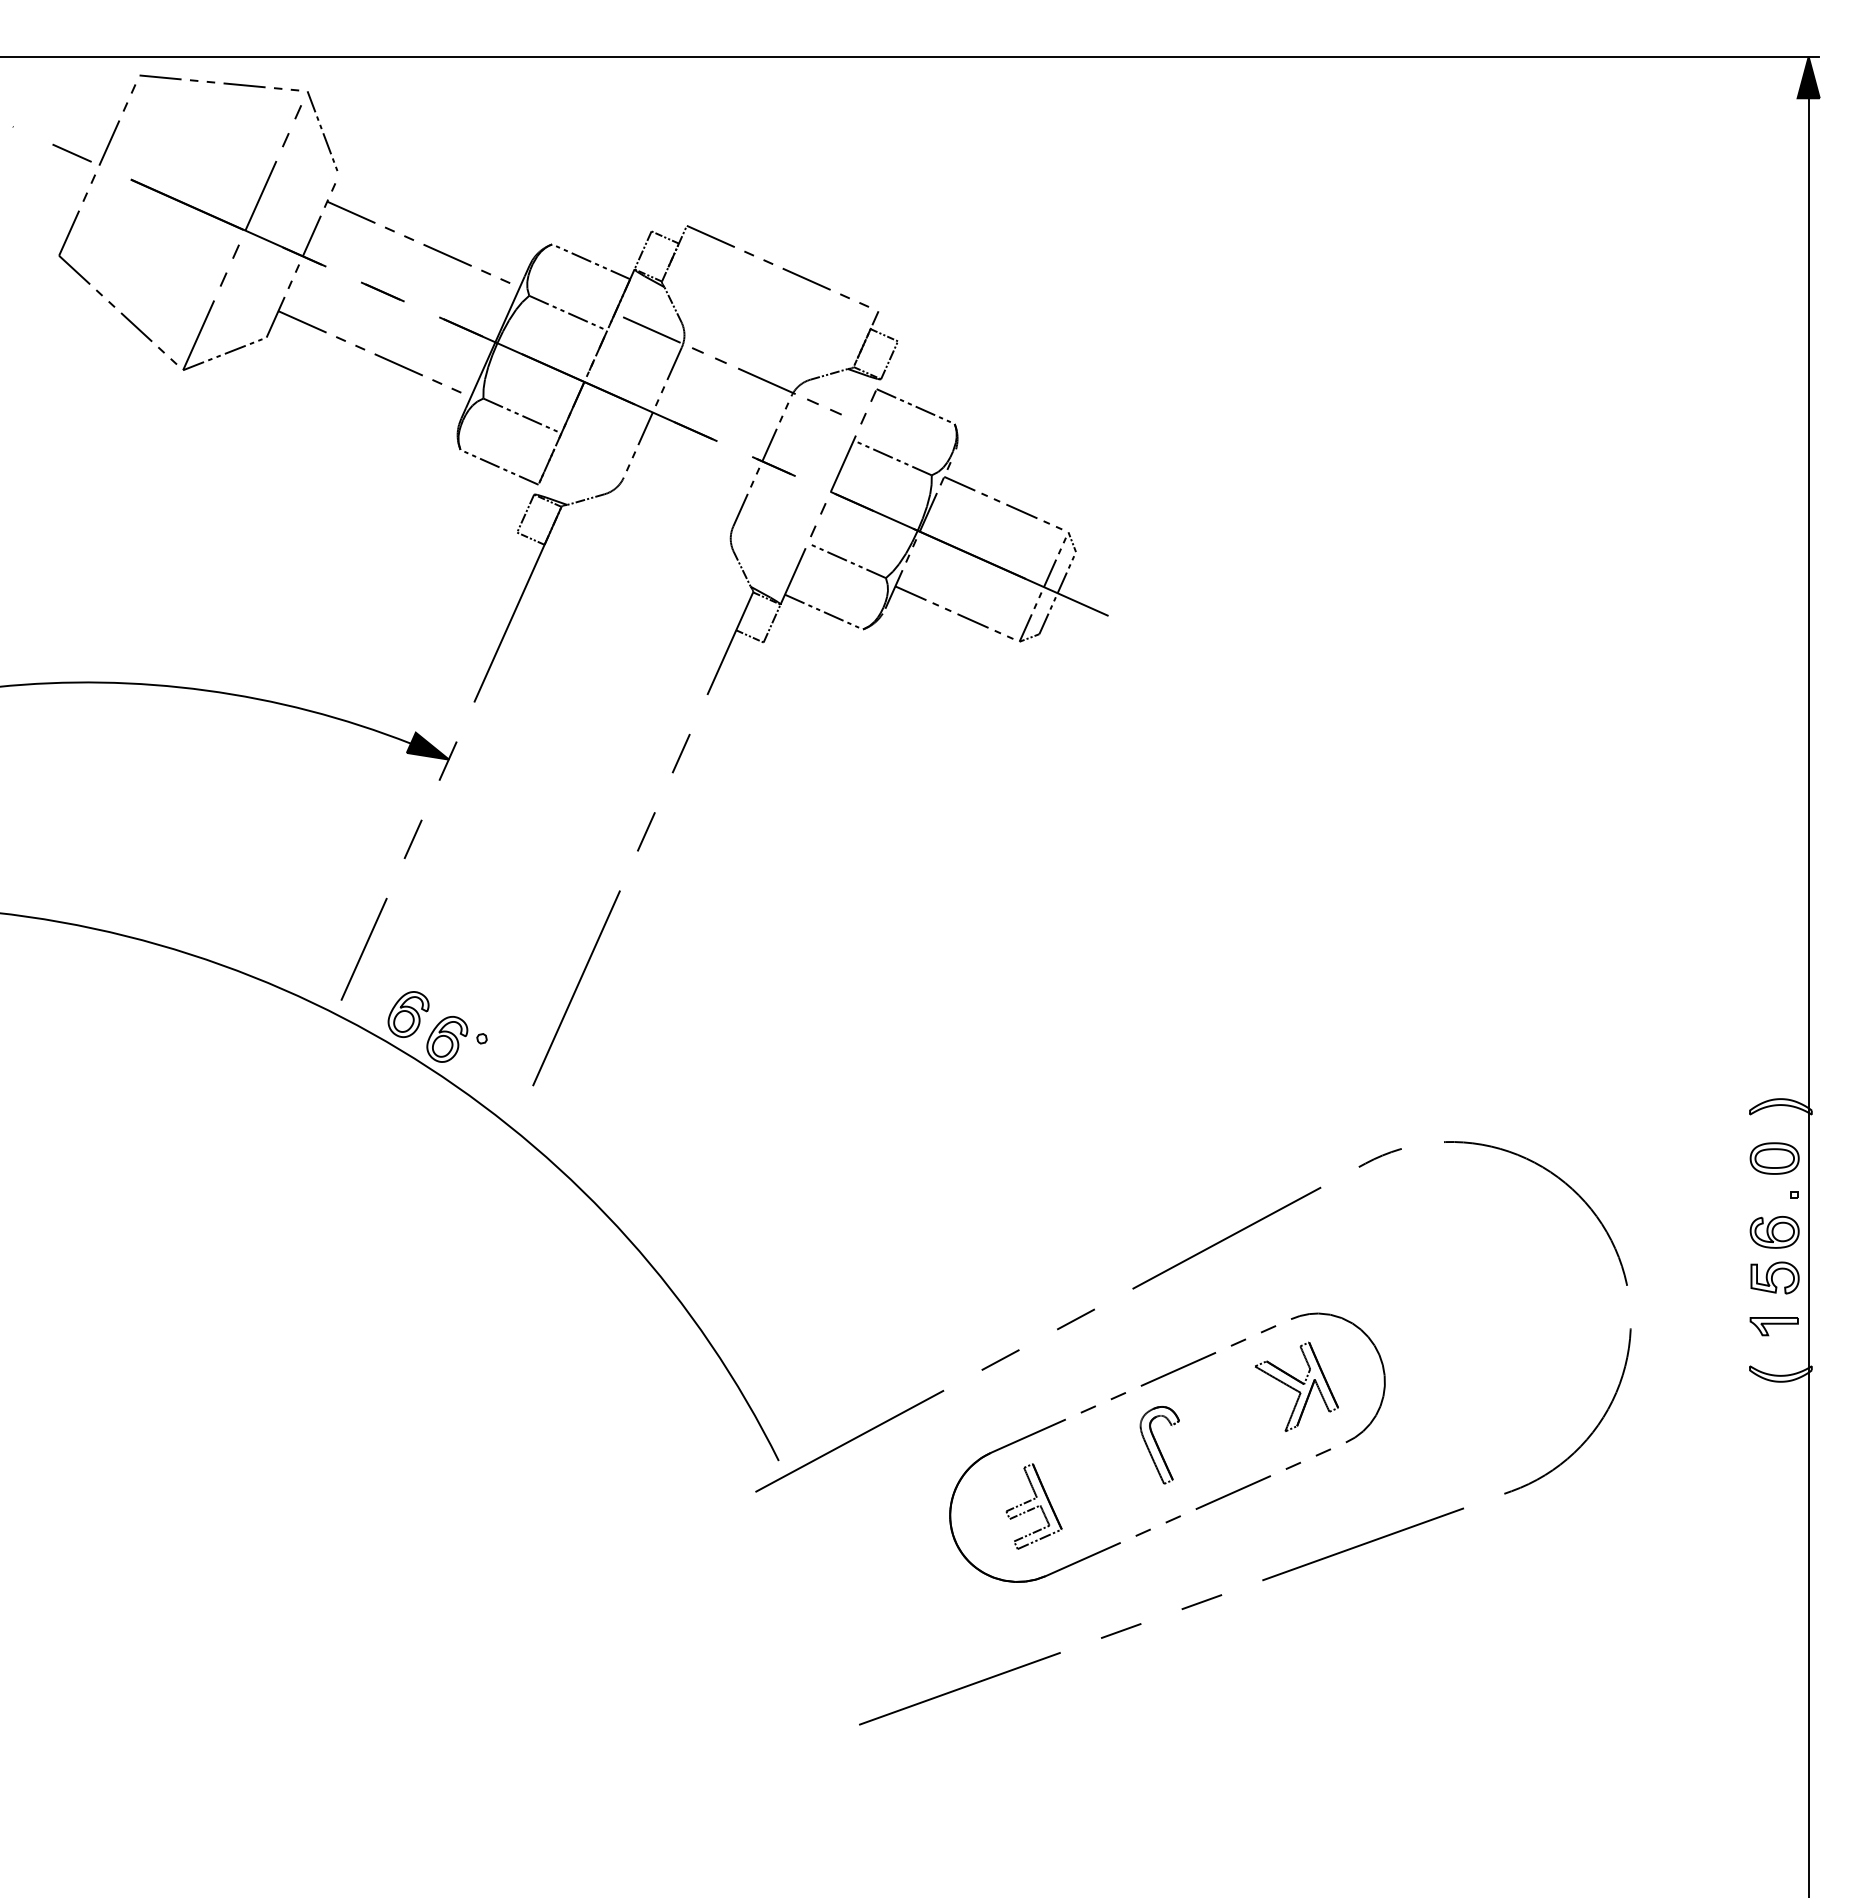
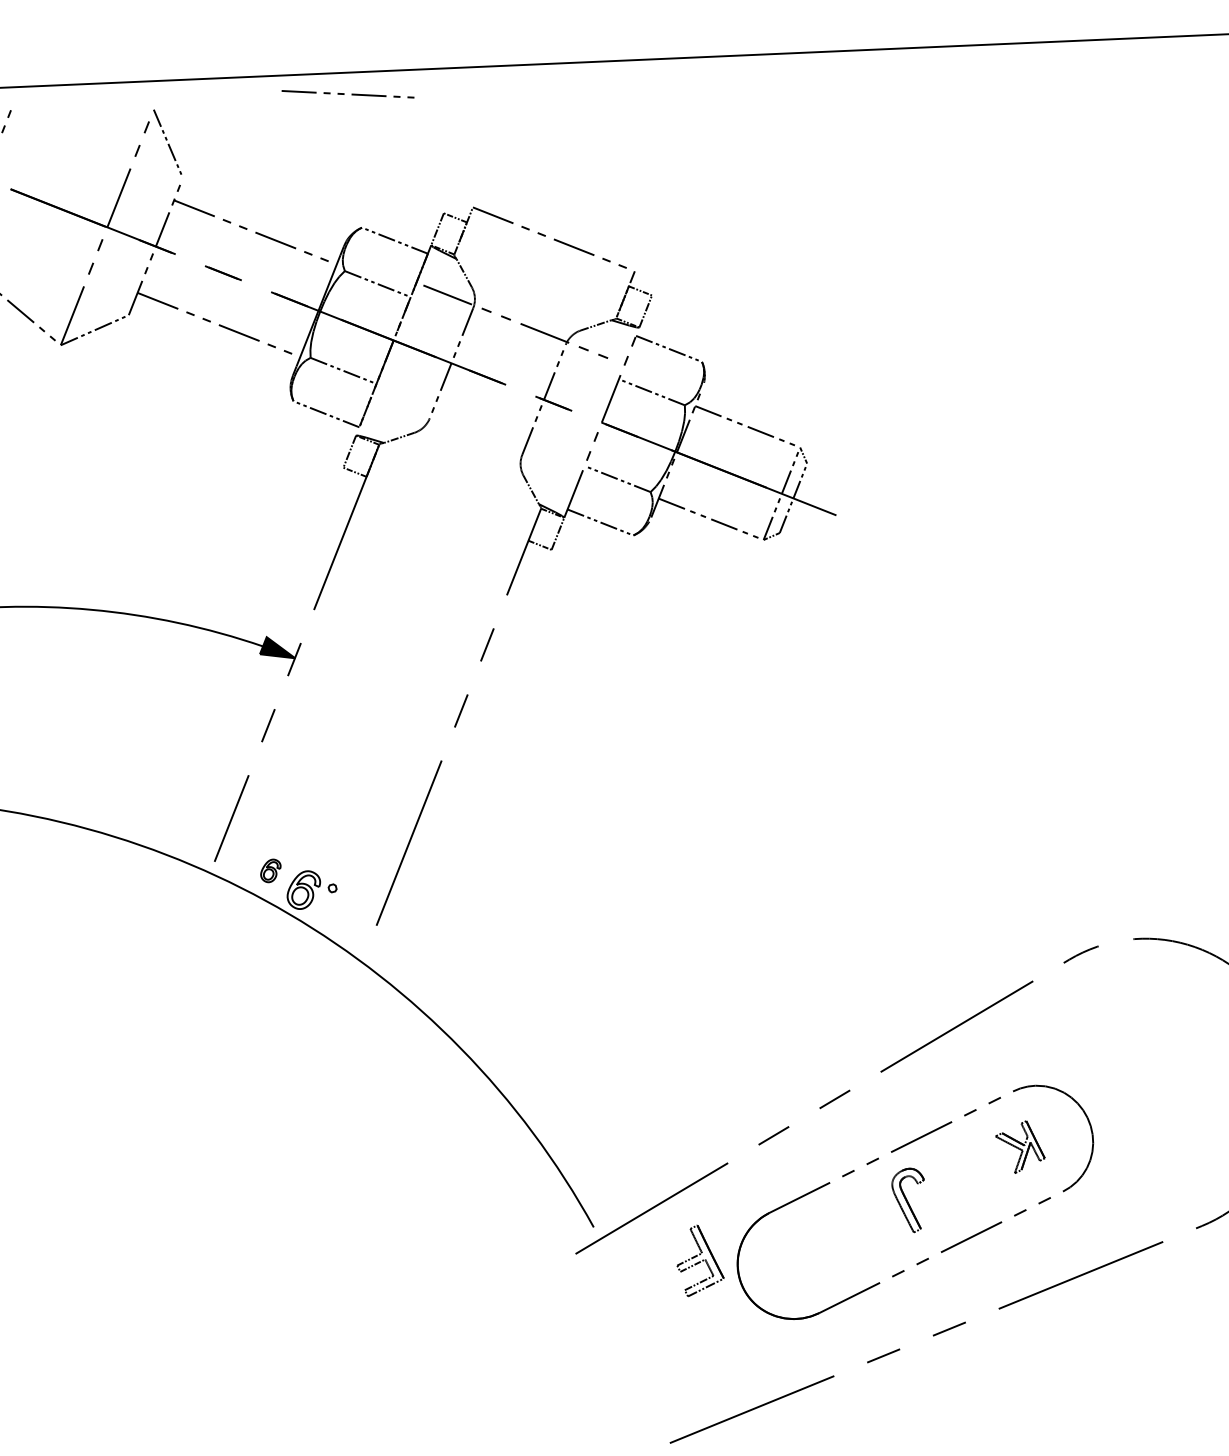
line: (215, 82) -> (344, 94), moved
part: (408, 1014) -> (270, 870), size x0.6
part: (1296, 1386) -> (1020, 1146), size x0.7
part: (1033, 1506) -> (699, 1260), moved

